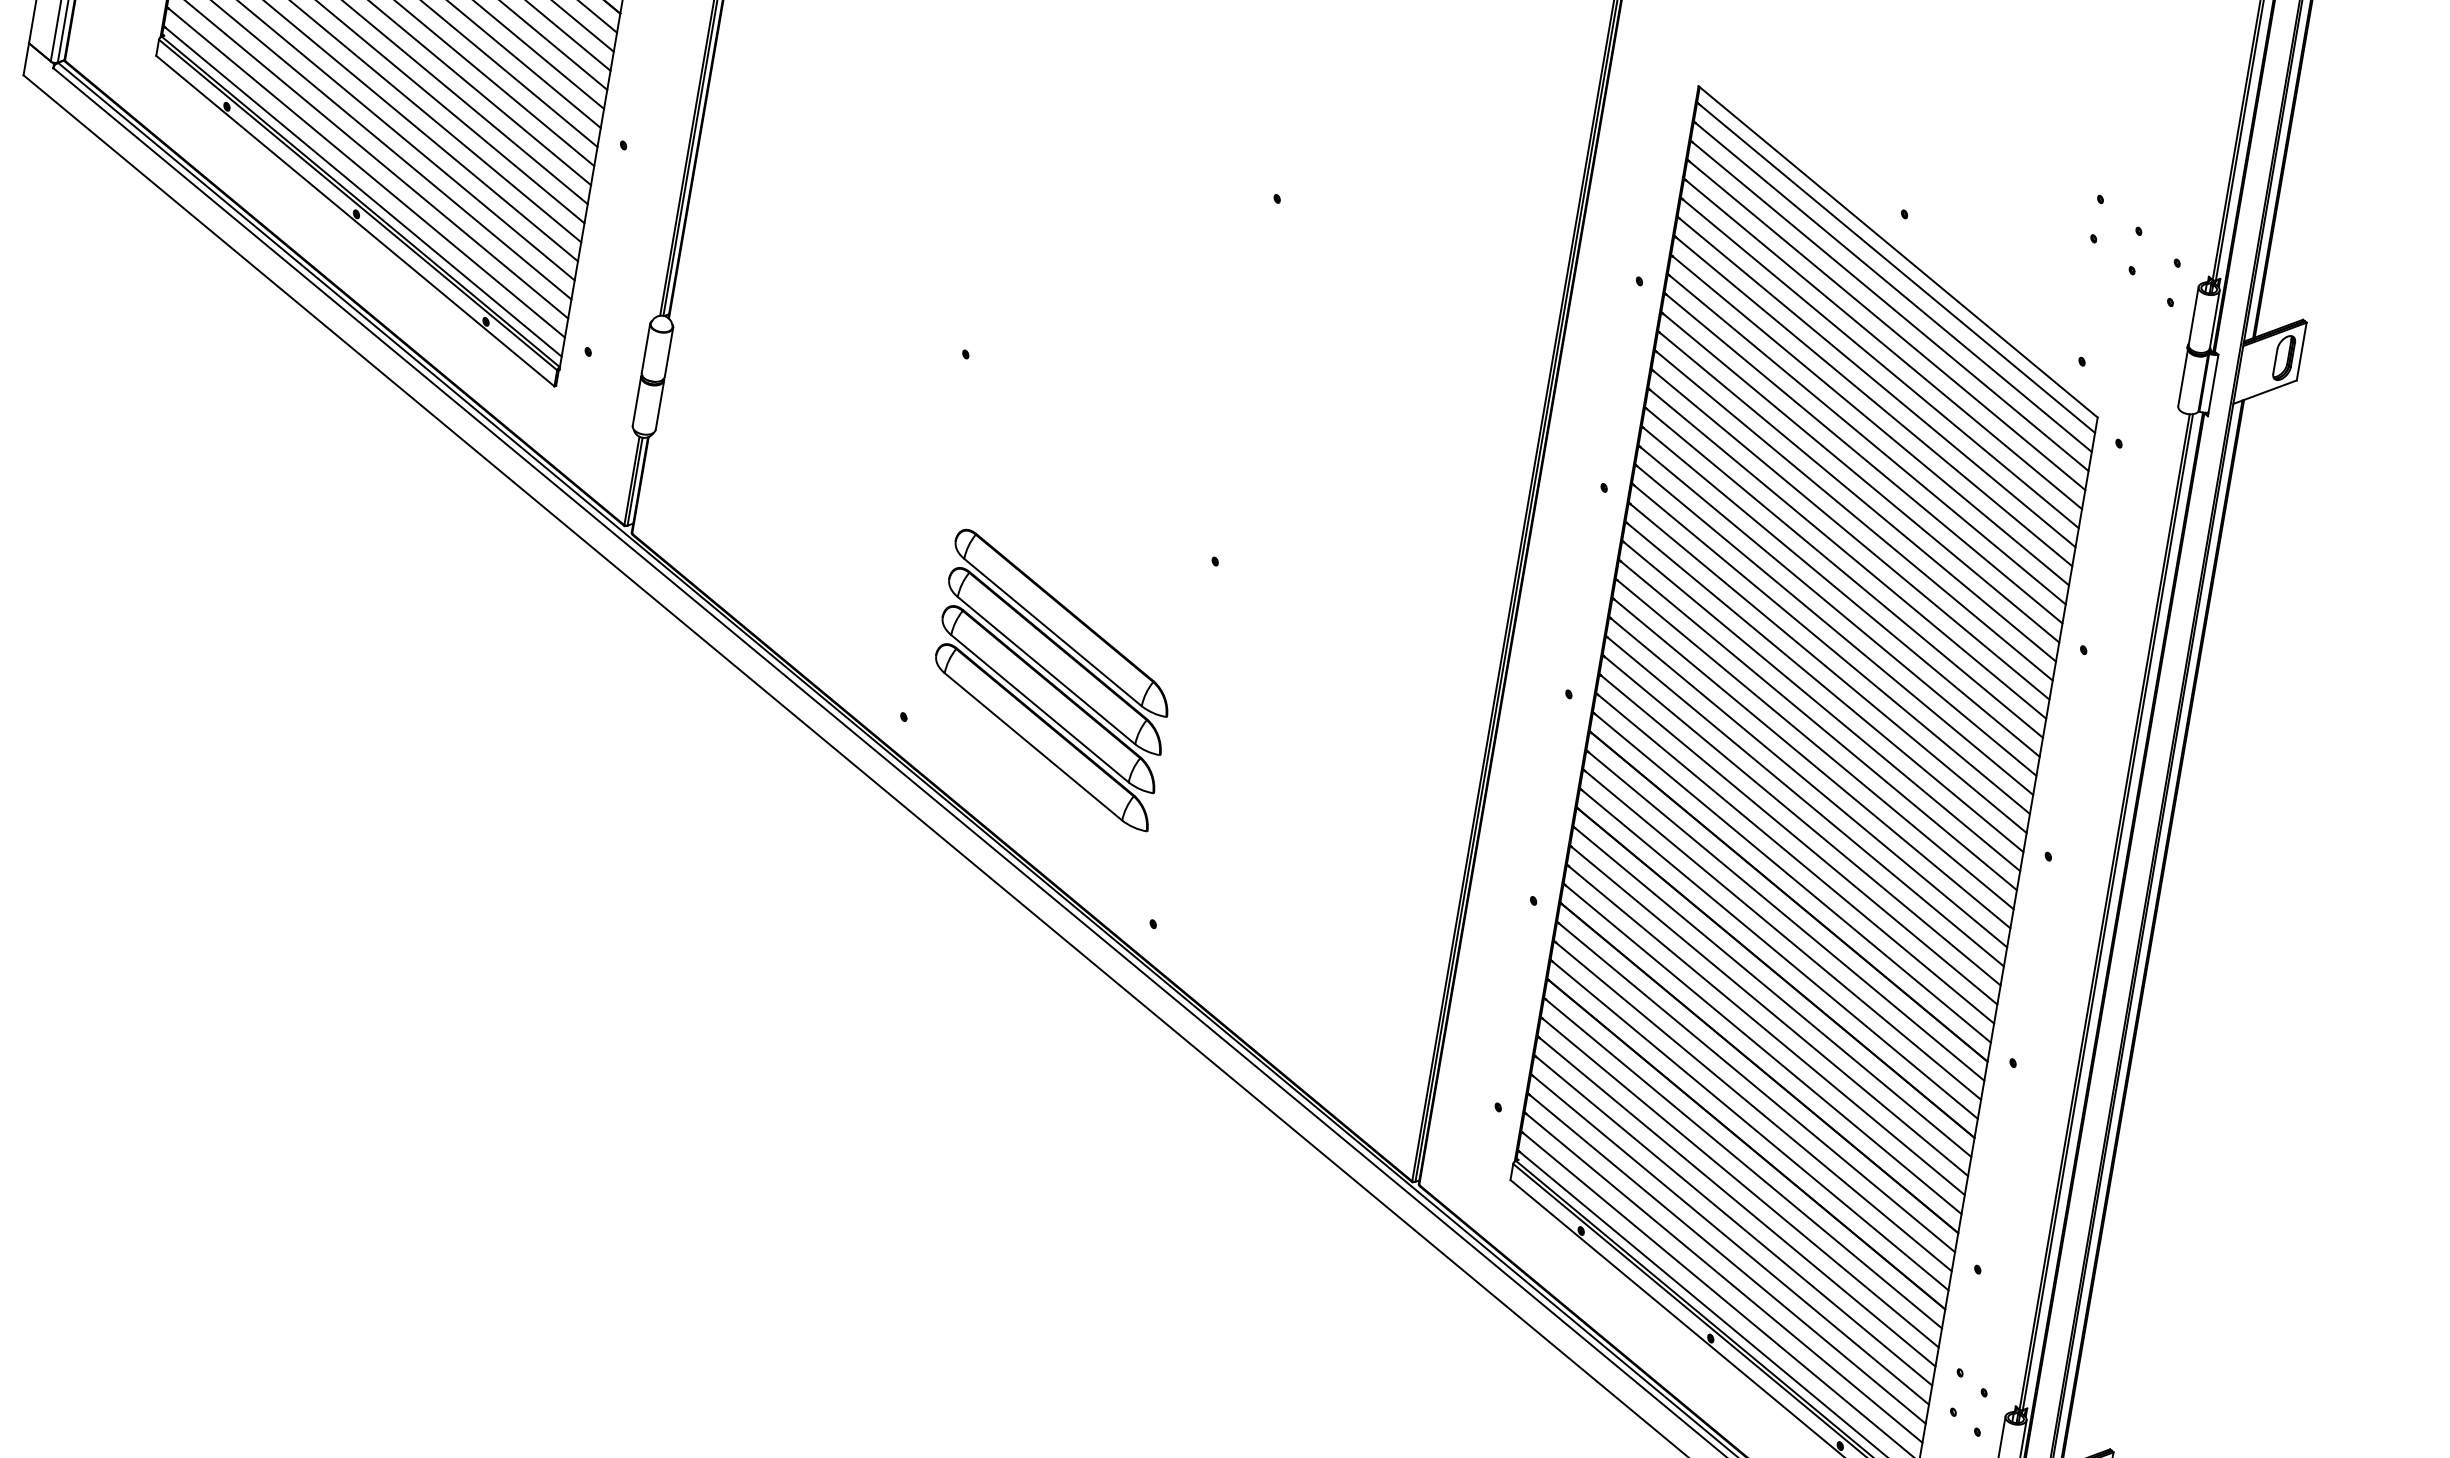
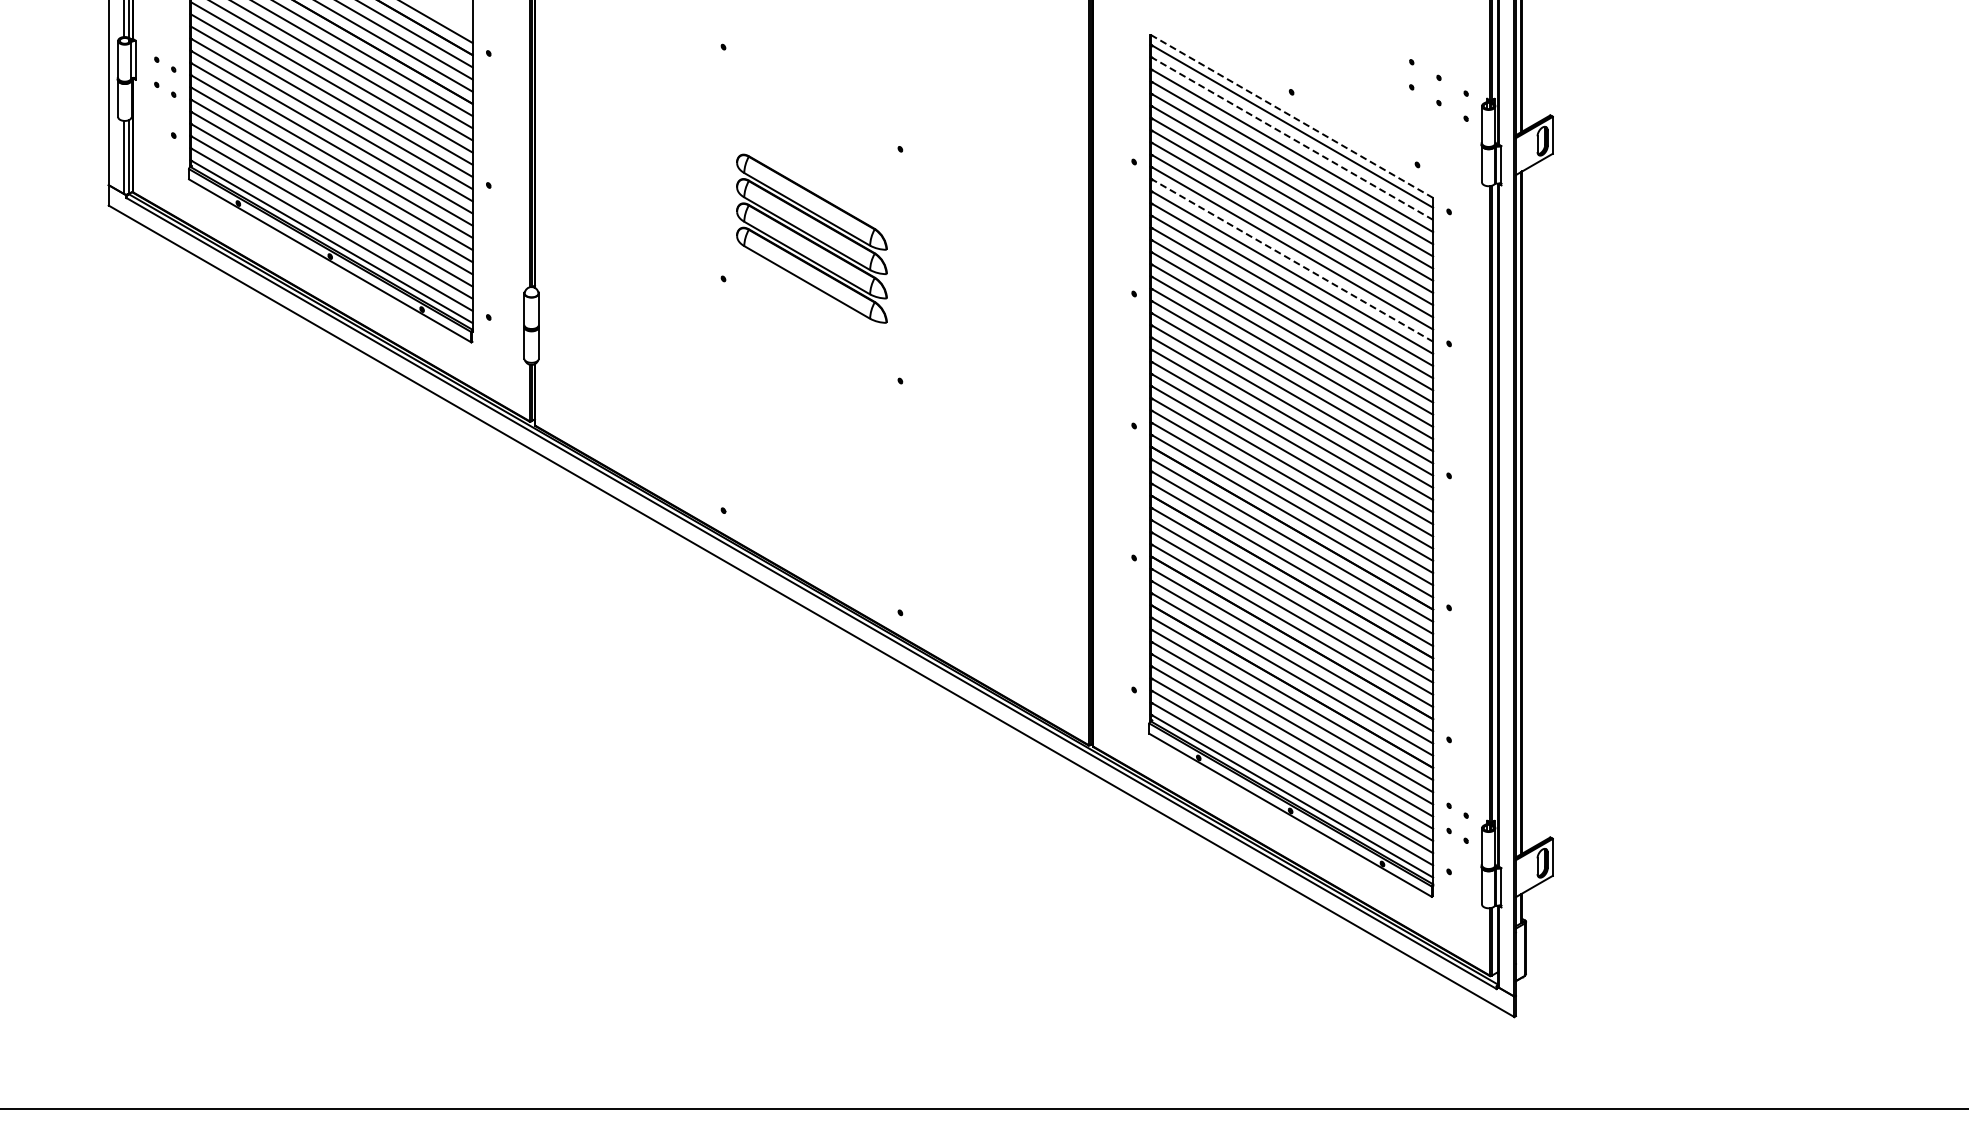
line: (1897, 252) -> (1291, 116), solid -> dashed
line: (1893, 286) -> (1292, 138), solid -> dashed
line: (1860, 477) -> (1292, 260), solid -> dashed
part: (1051, 679) -> (811, 238), moved

